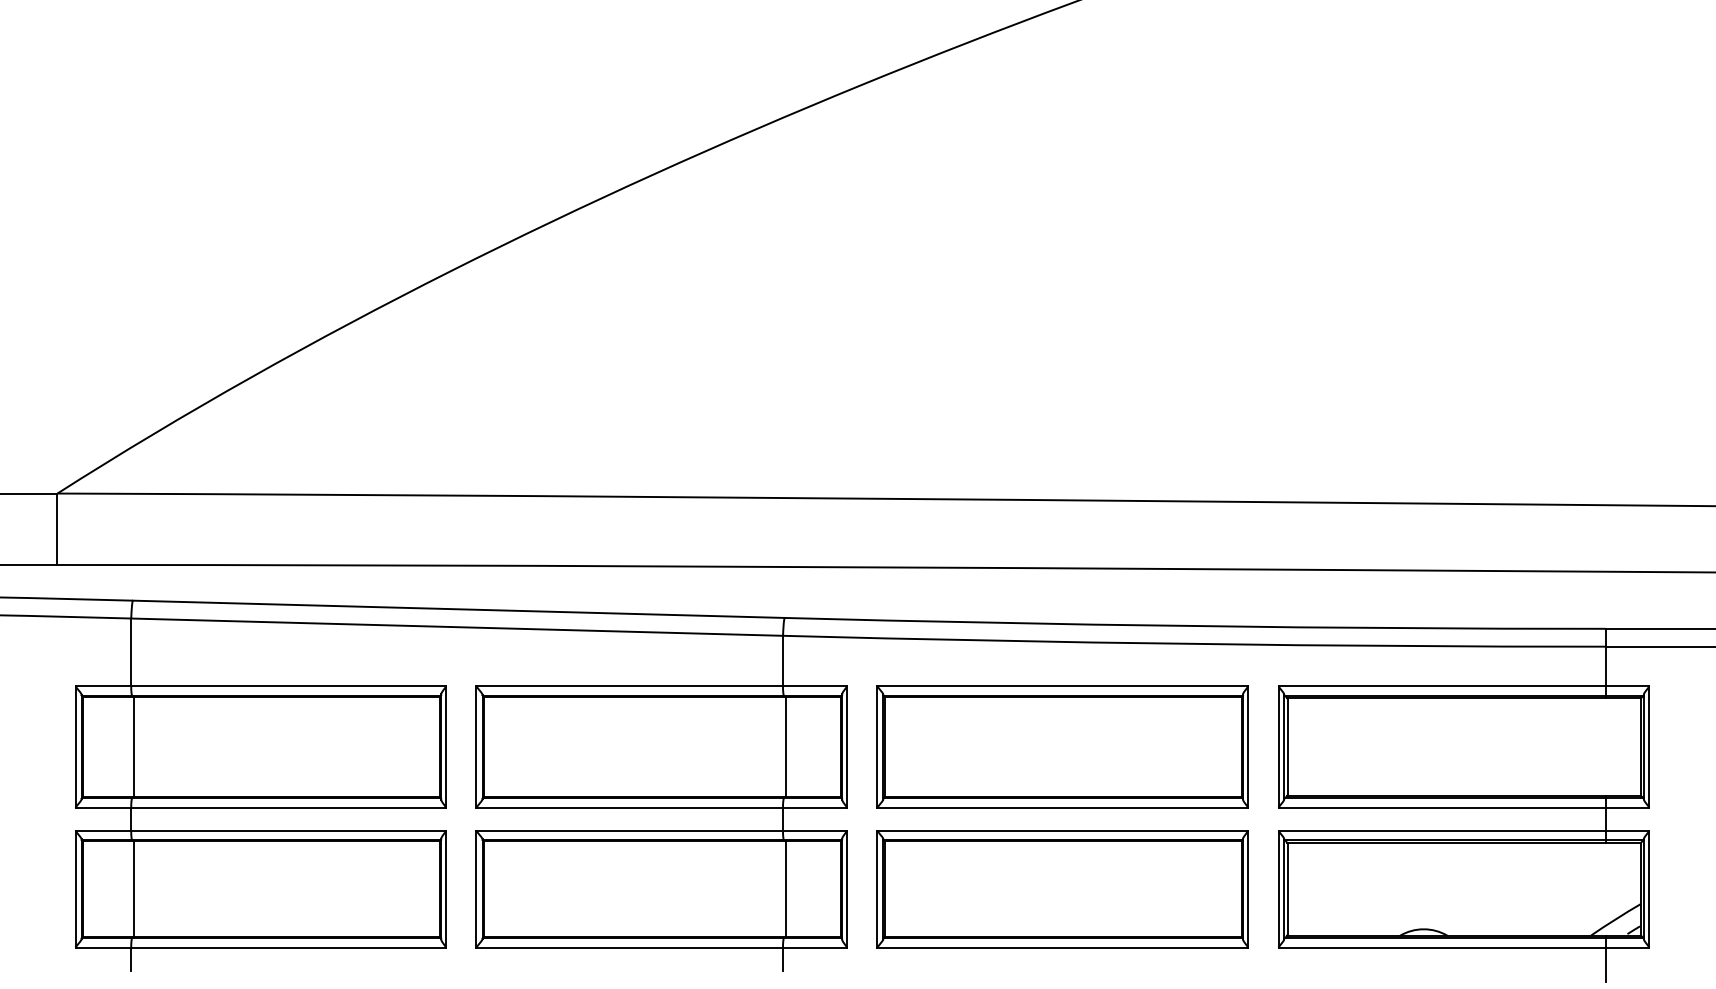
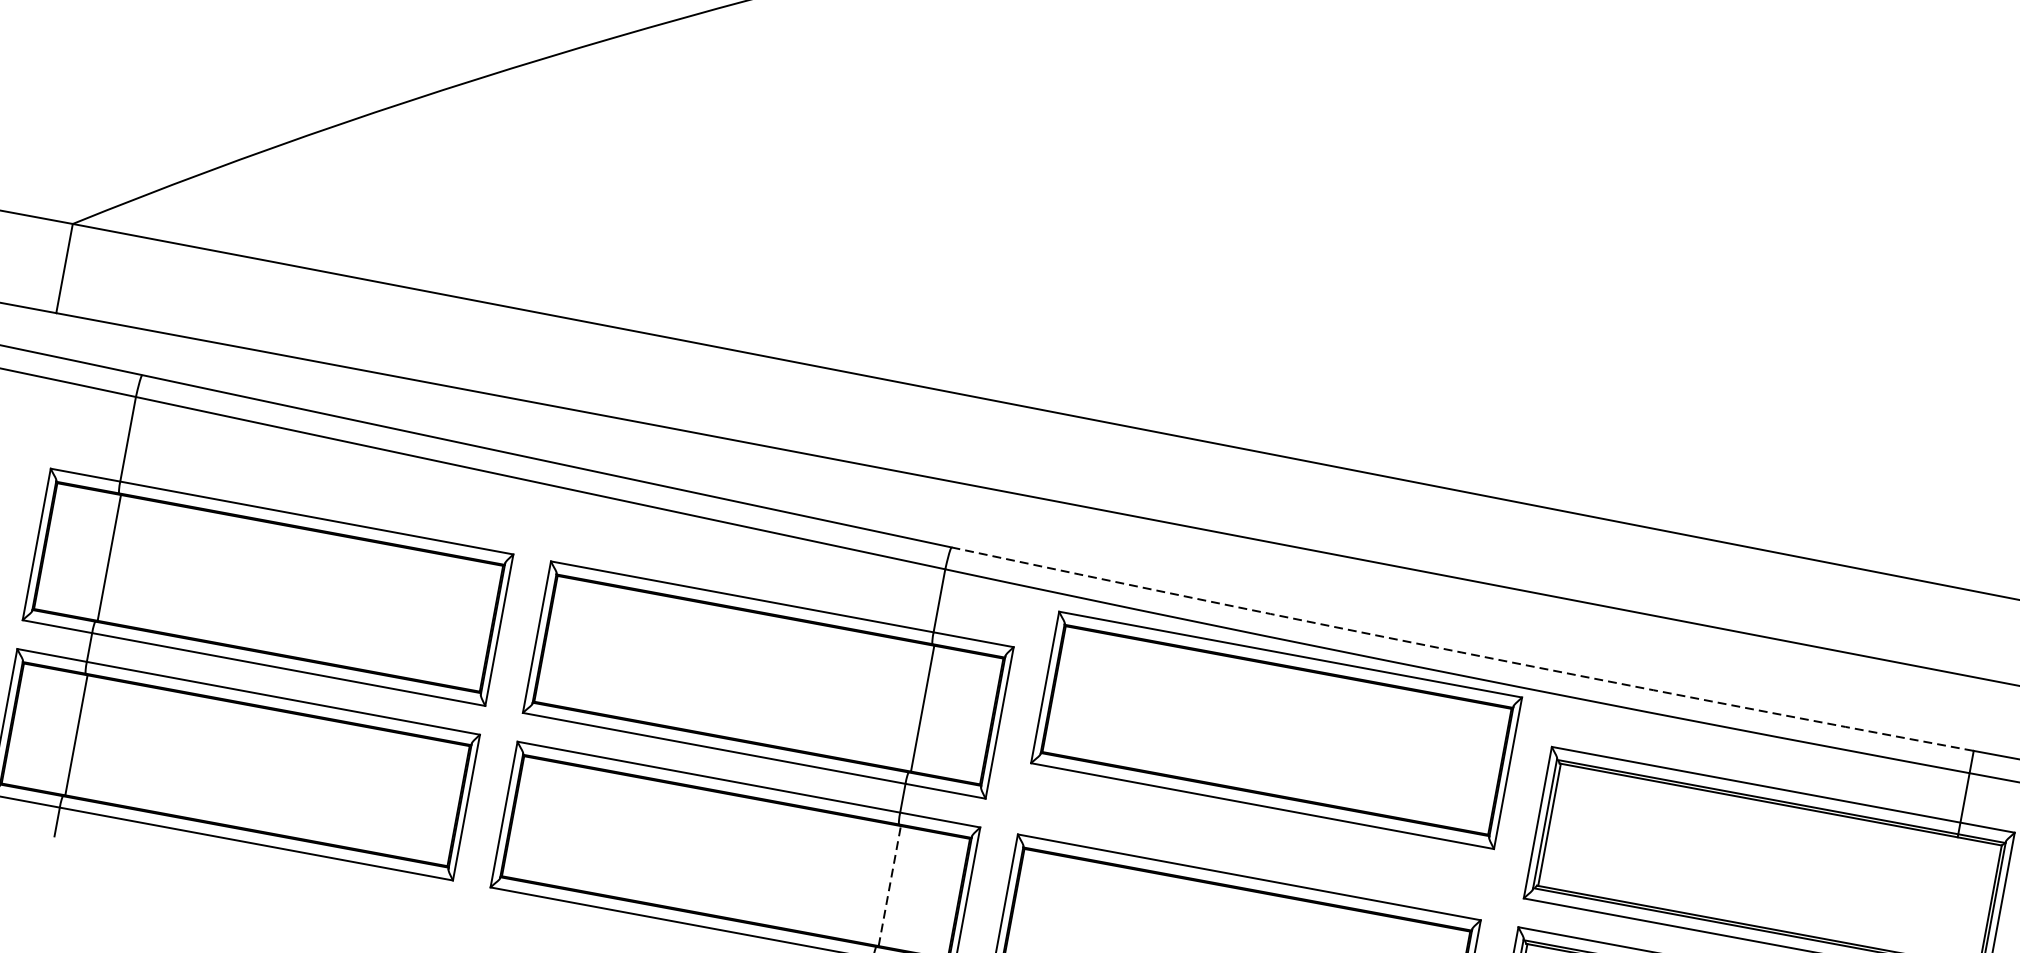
arc: (1195, 626) -> (1462, 653), solid -> dashed
part: (1062, 746) -> (1276, 729), moved
line: (785, 888) -> (889, 885), solid -> dashed

